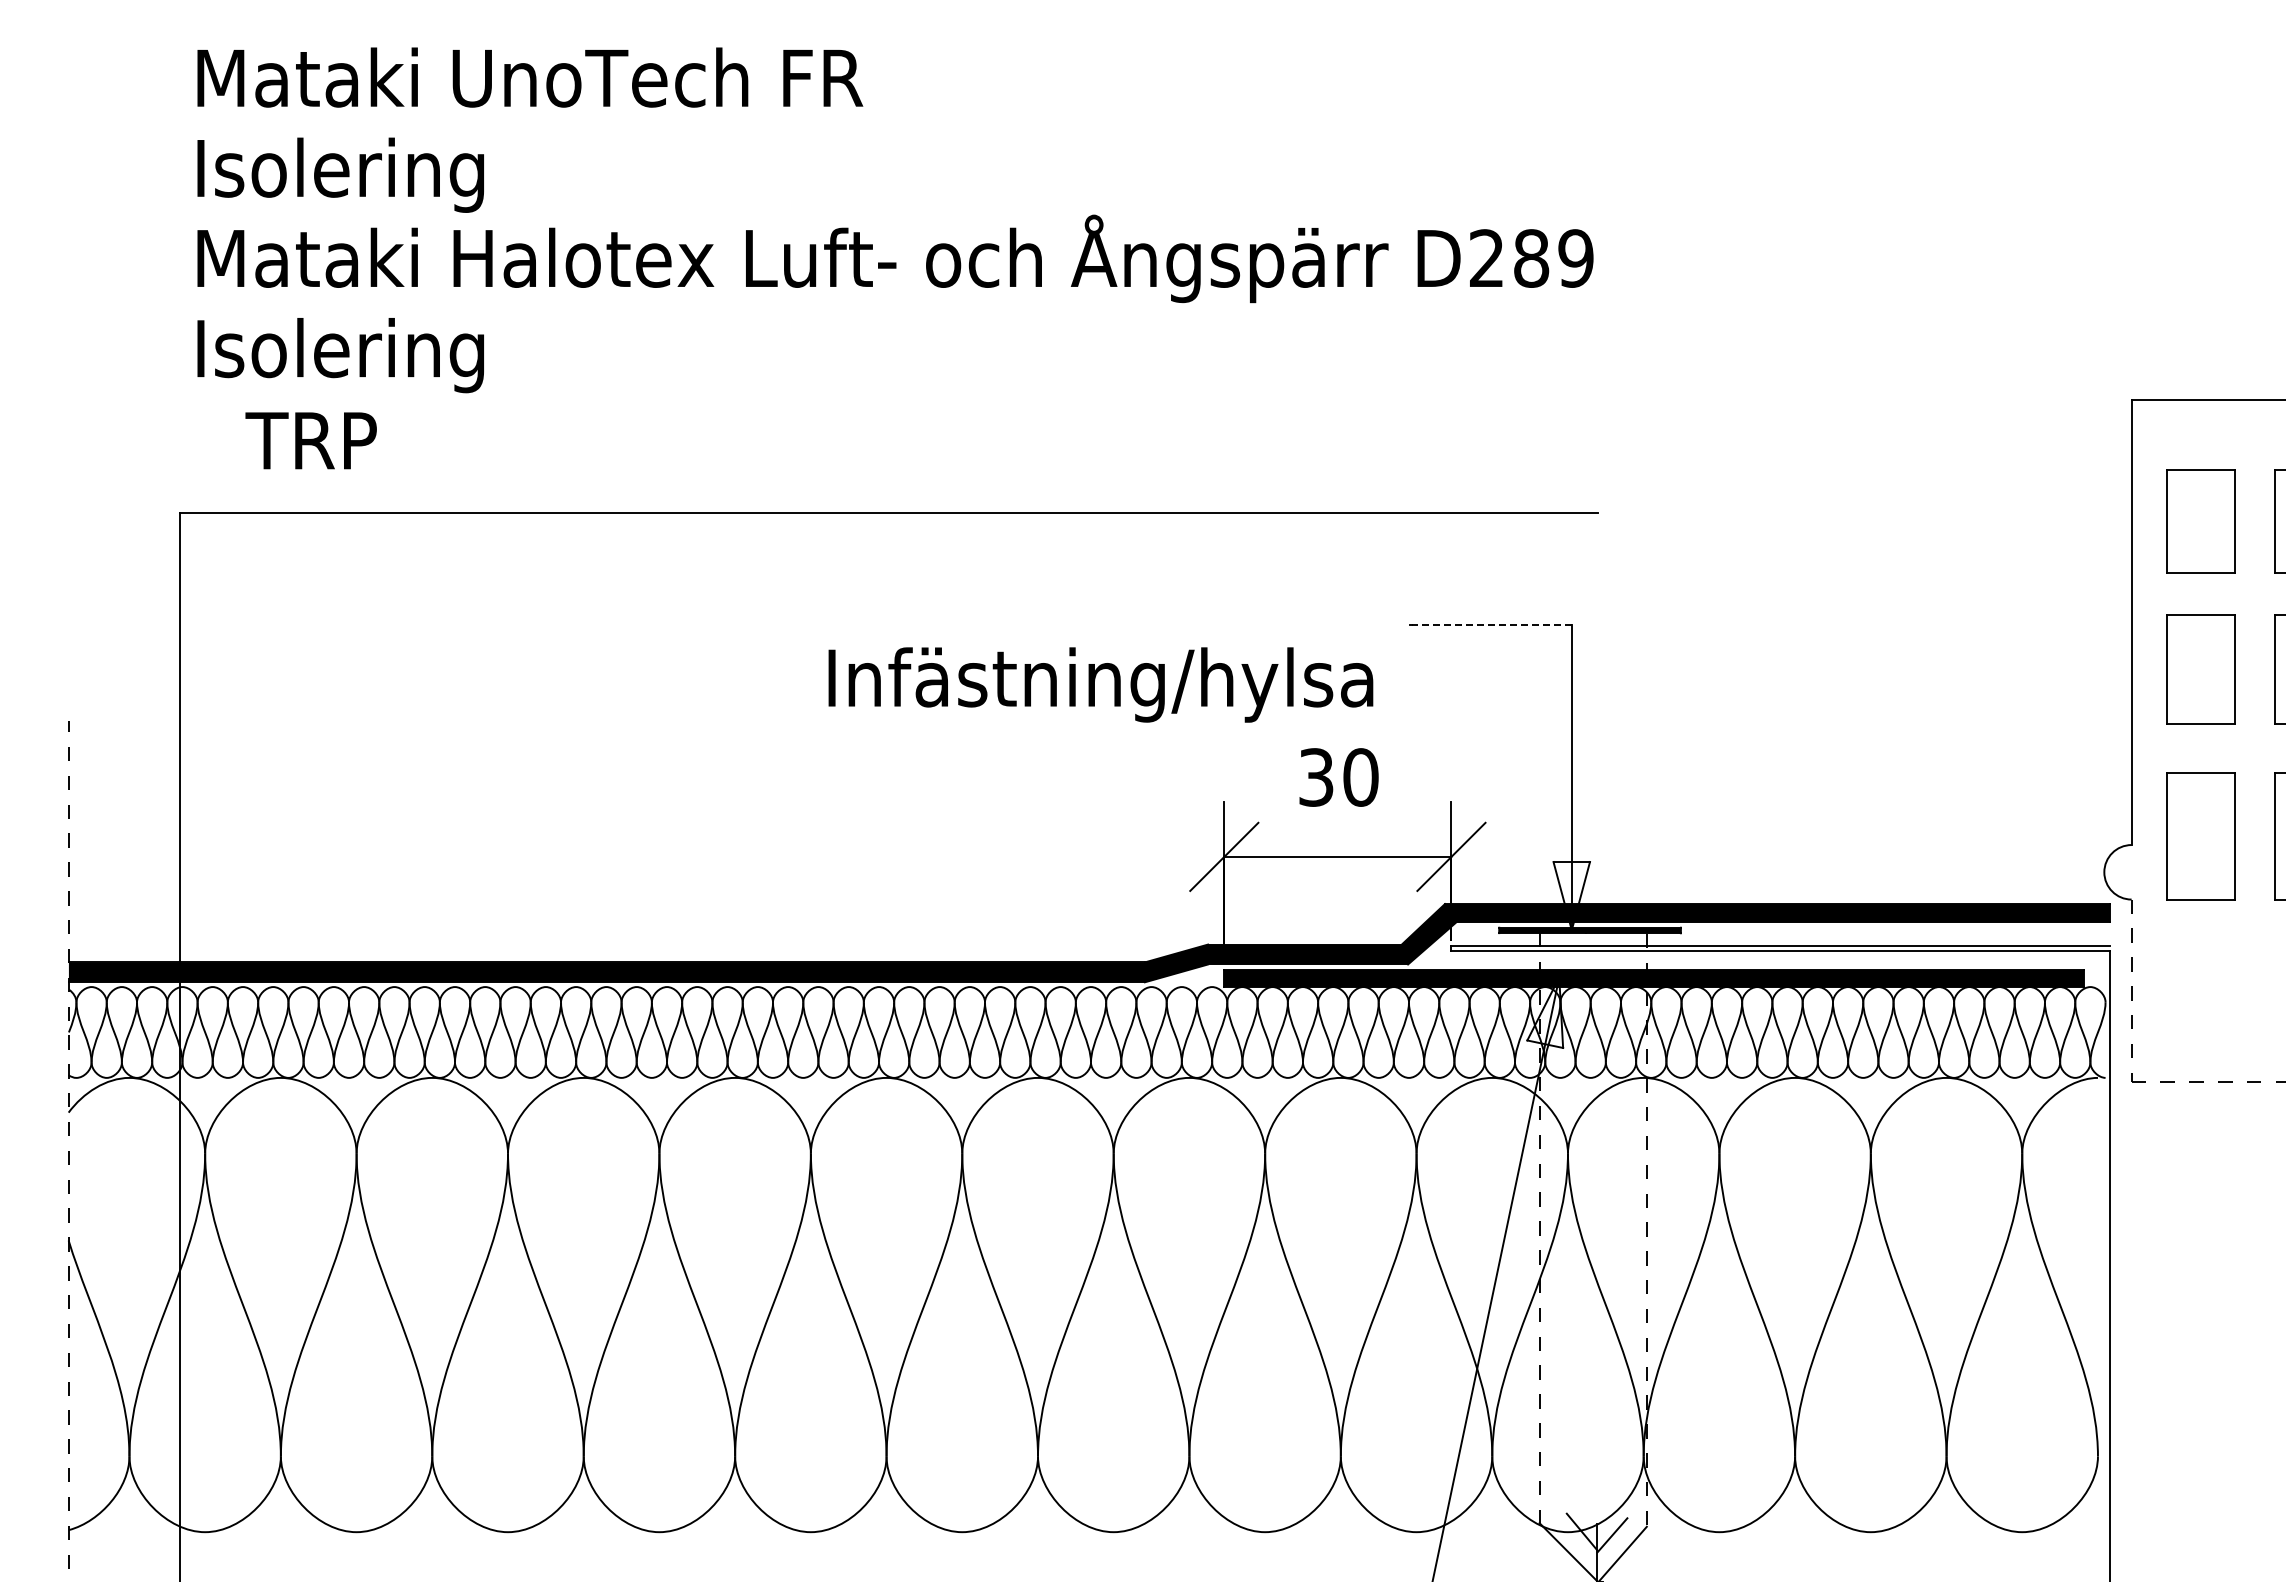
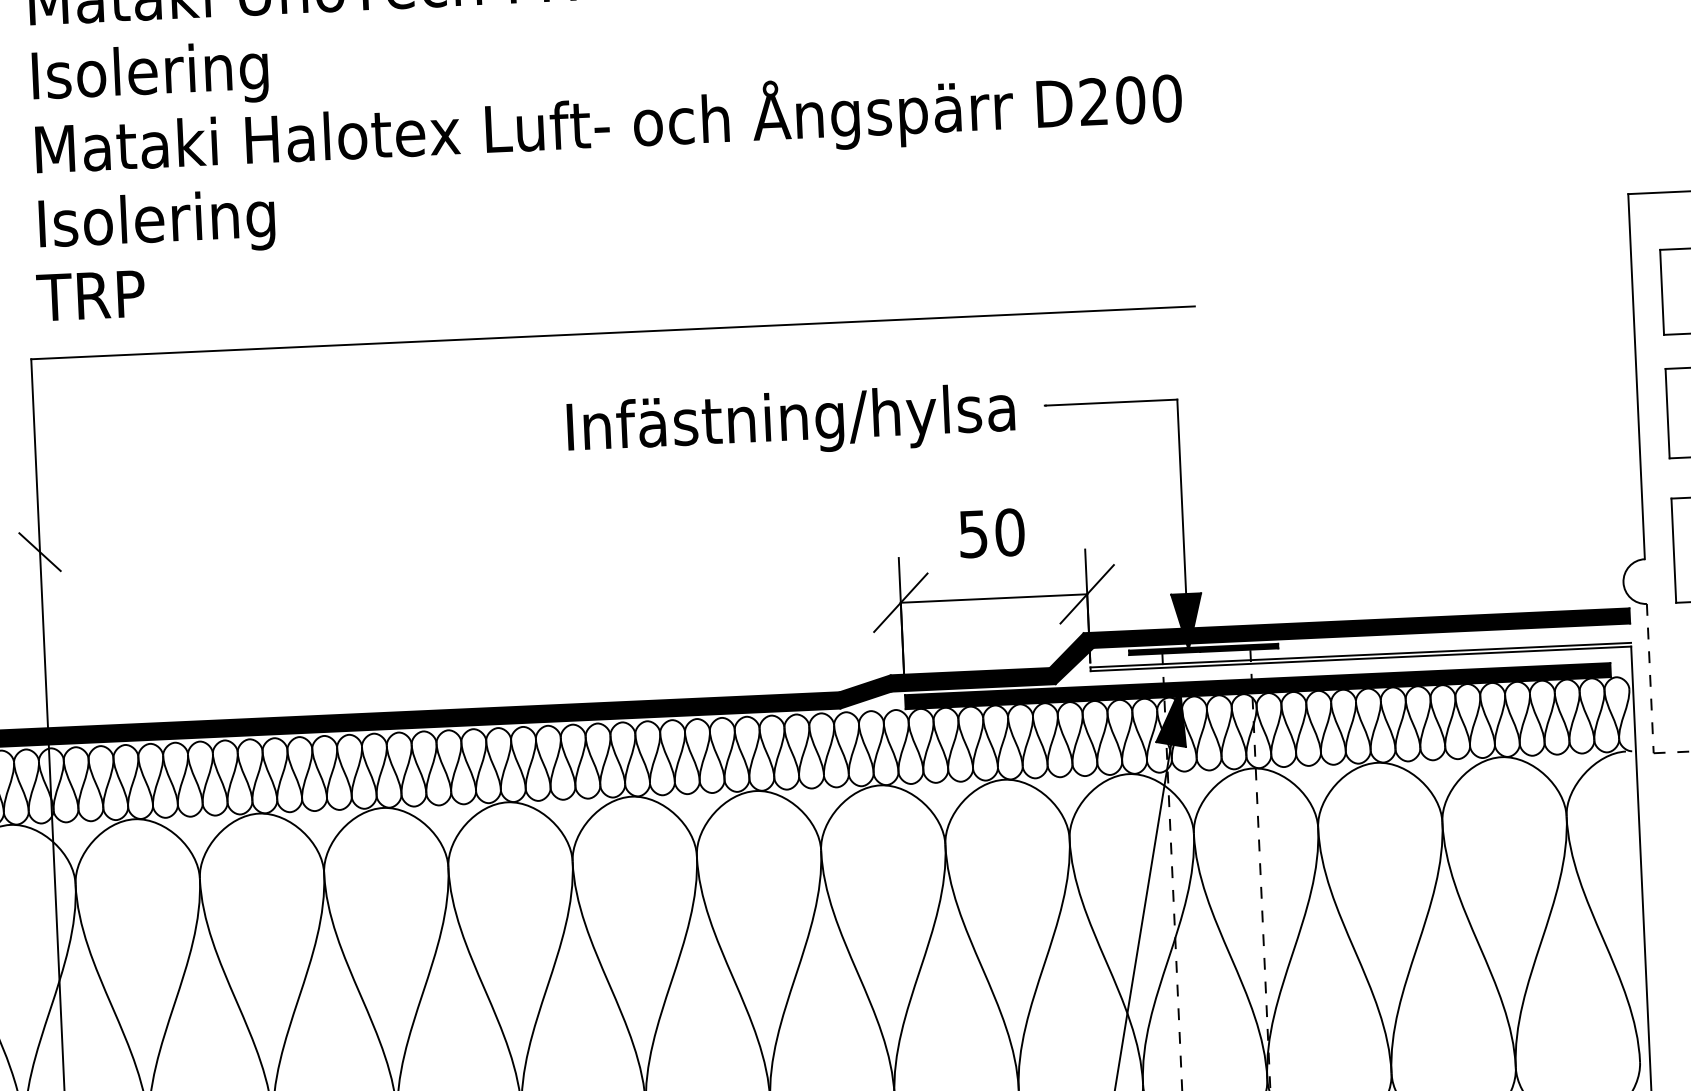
text: (1553, 258) -> (1148, 99), D289 -> D200
text: (310, 440) -> (90, 295), moved
line: (1491, 625) -> (1111, 402), dashed -> solid
text: (1100, 684) -> (790, 422), moved
line: (180, 747) -> (40, 551), added
text: (1316, 777) -> (973, 534), 30 -> 50
fill: (1571, 896) -> (1187, 622), added
fill: (1545, 1012) -> (1170, 718), added

